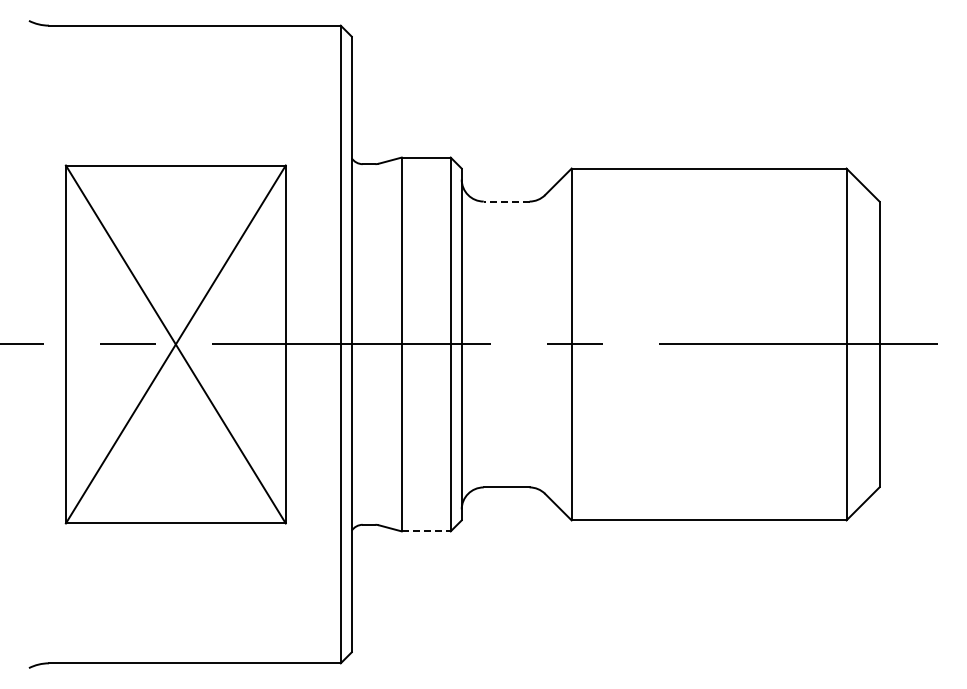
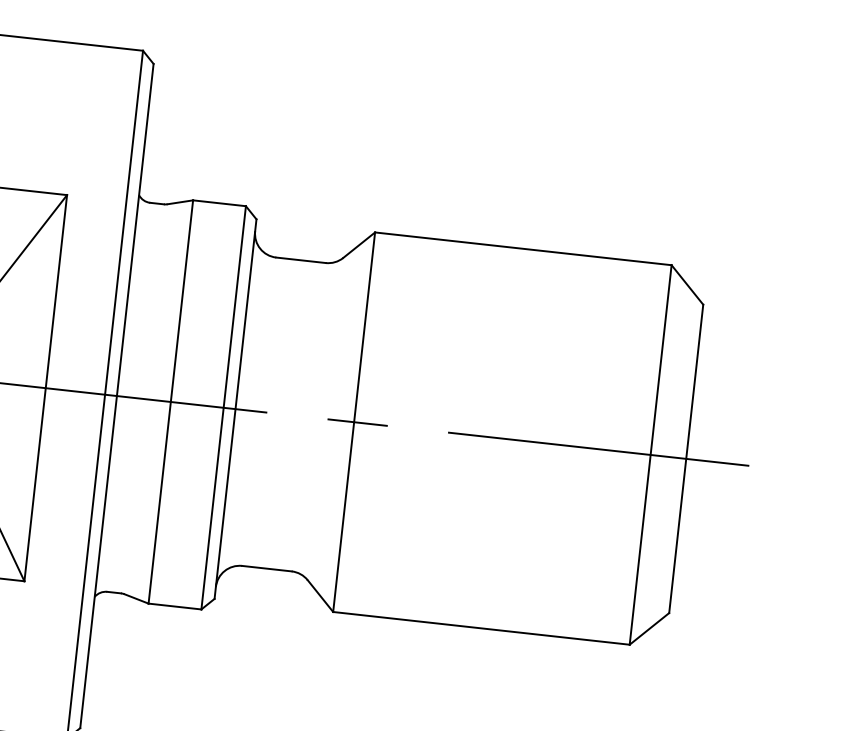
line: (506, 201) -> (300, 260), dashed -> solid
line: (426, 531) -> (175, 606), dashed -> solid

